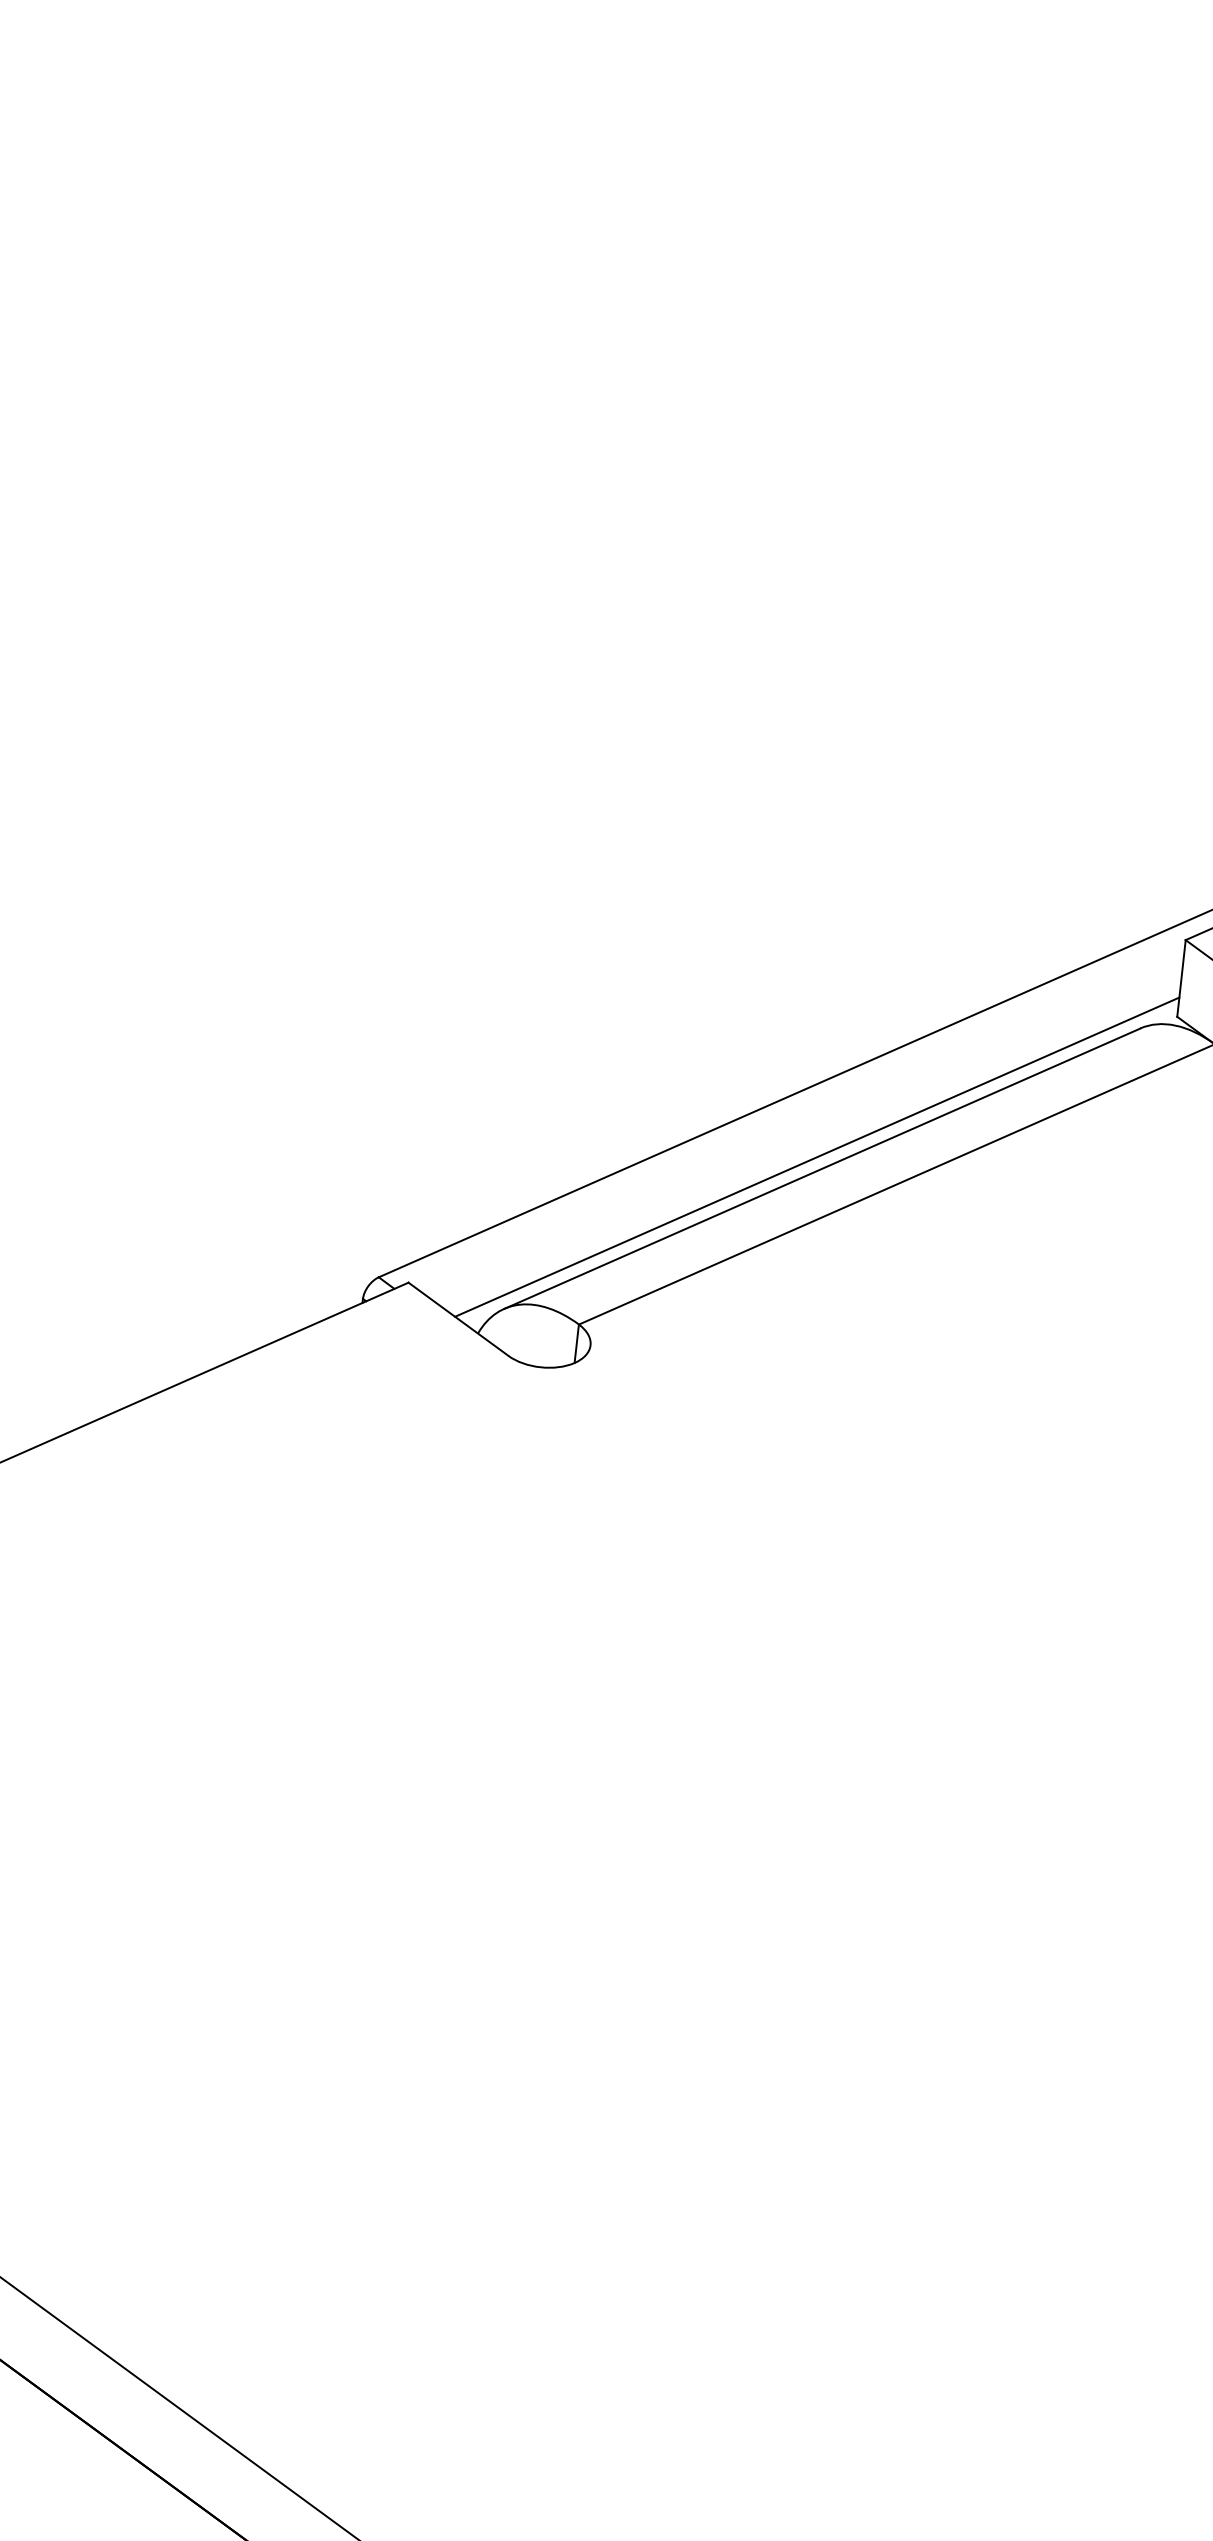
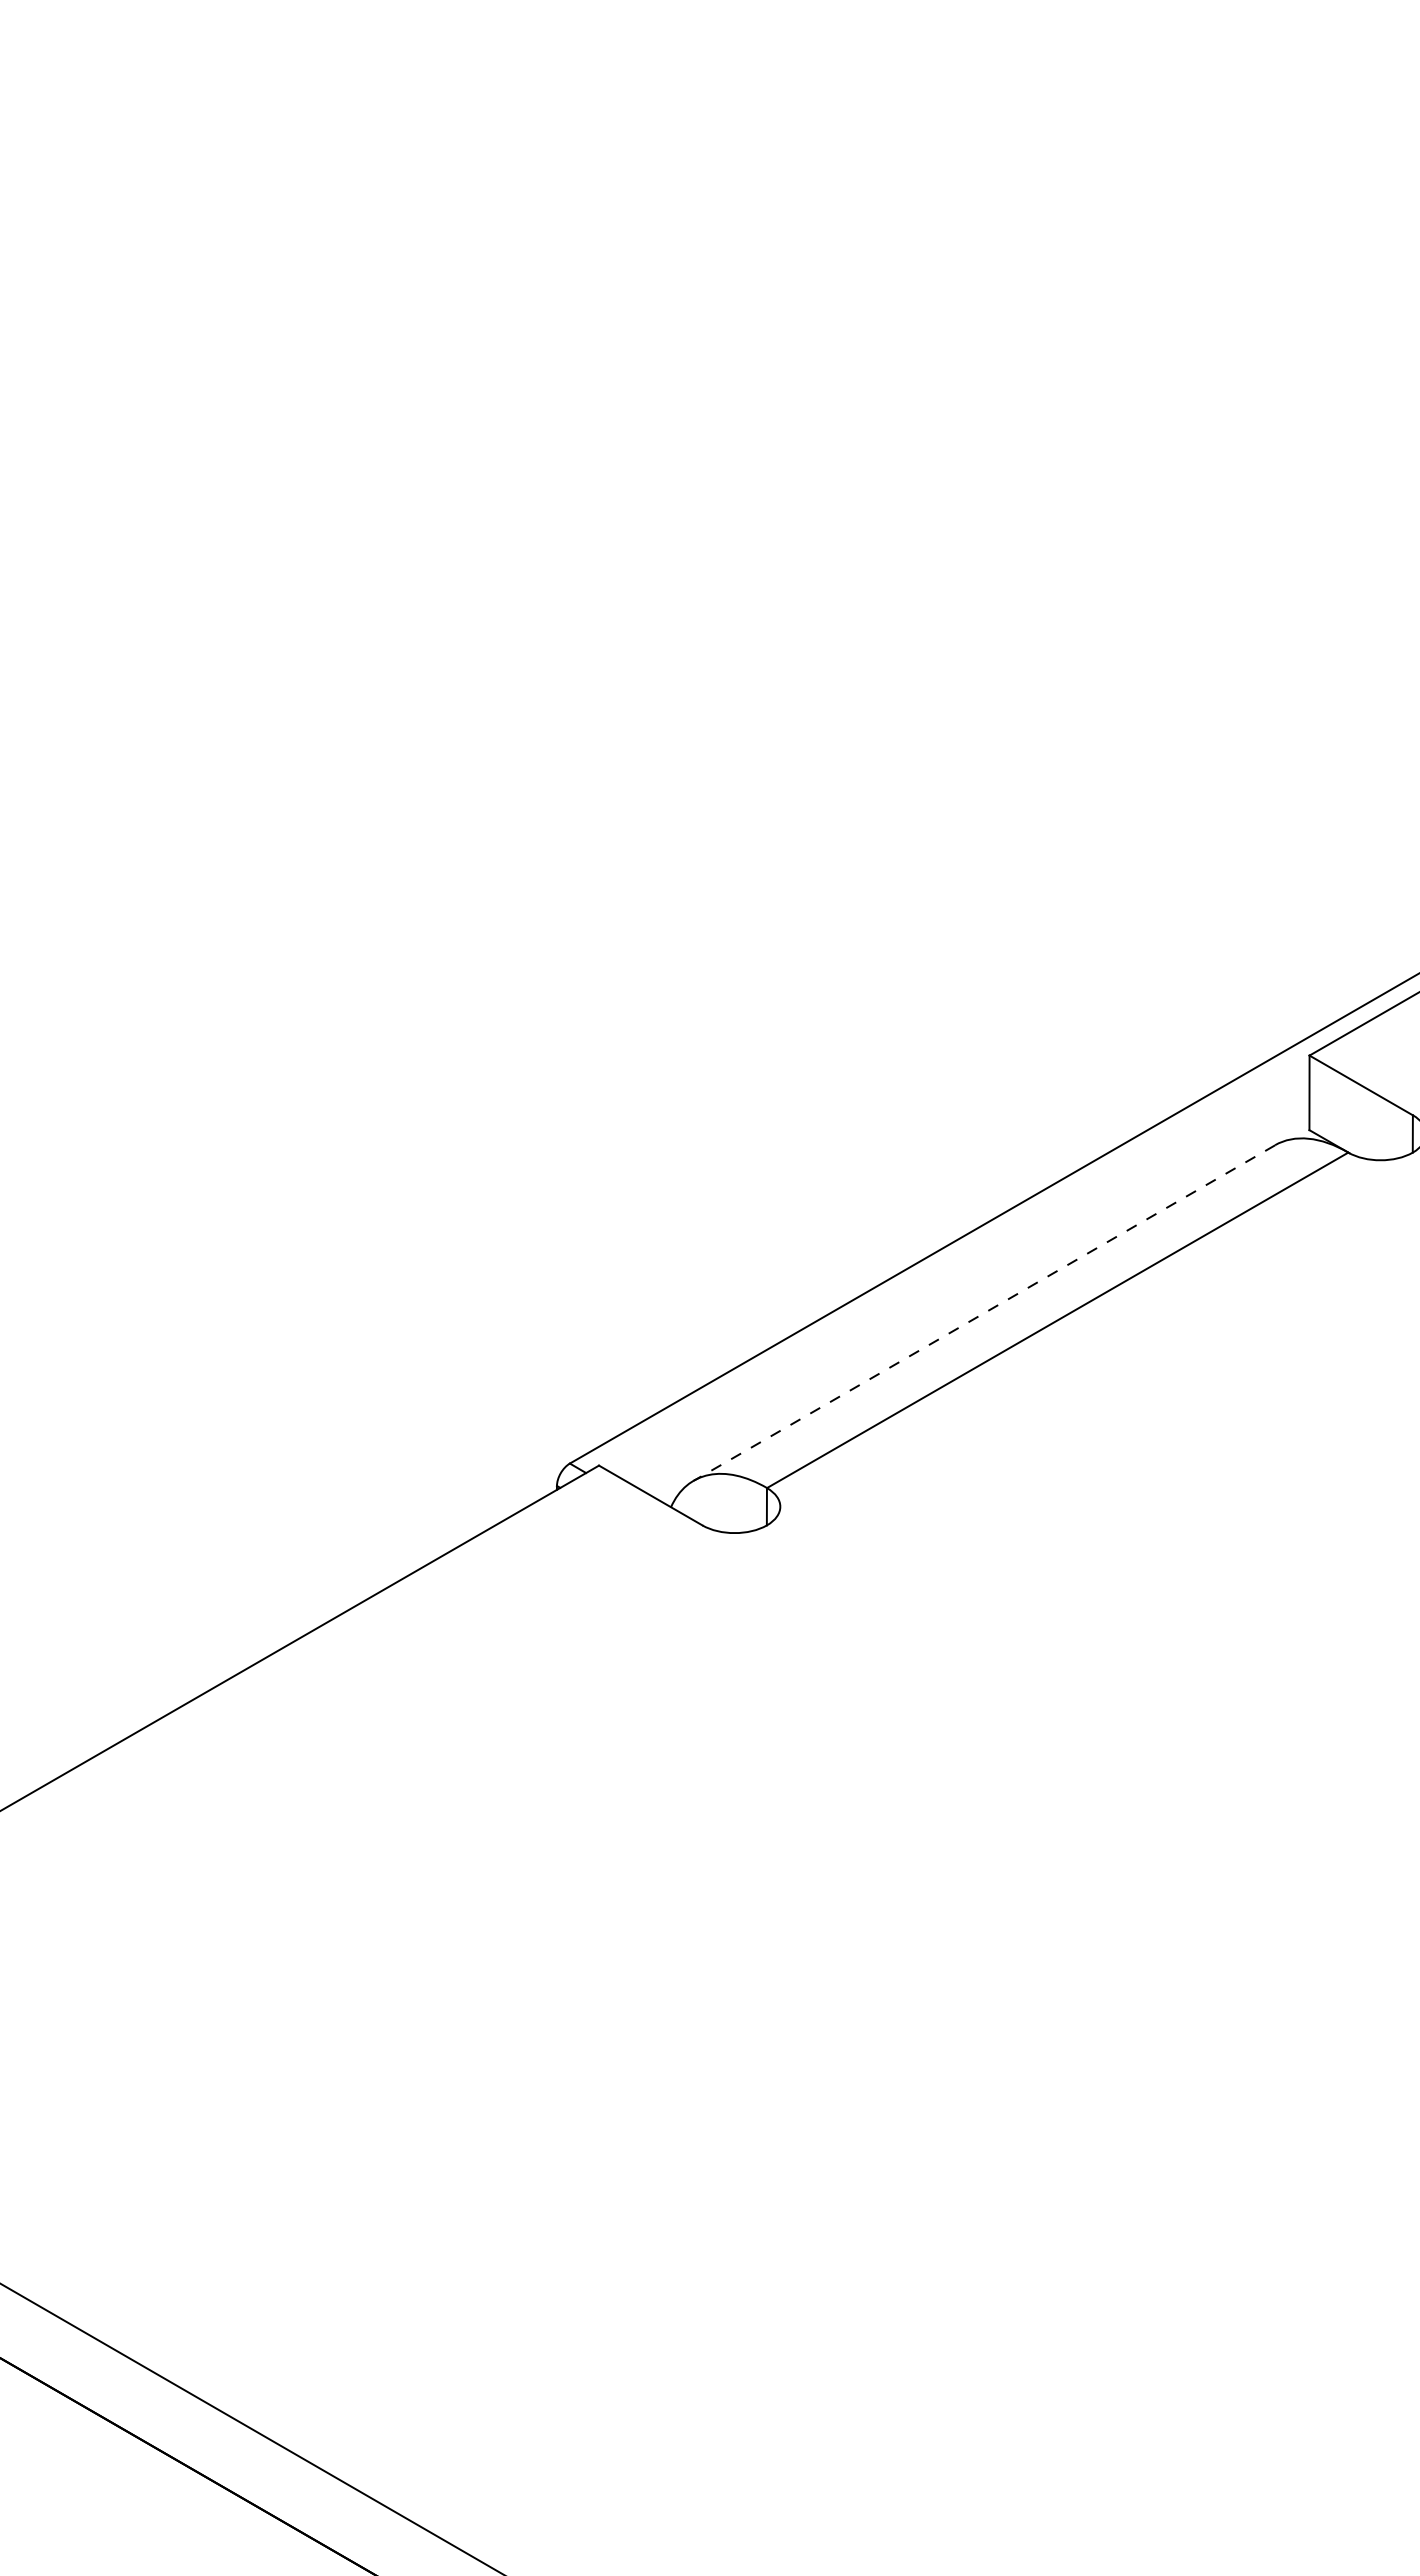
line: (817, 1157) -> (978, 1302), removed
line: (822, 1169) -> (984, 1313), solid -> dashed

